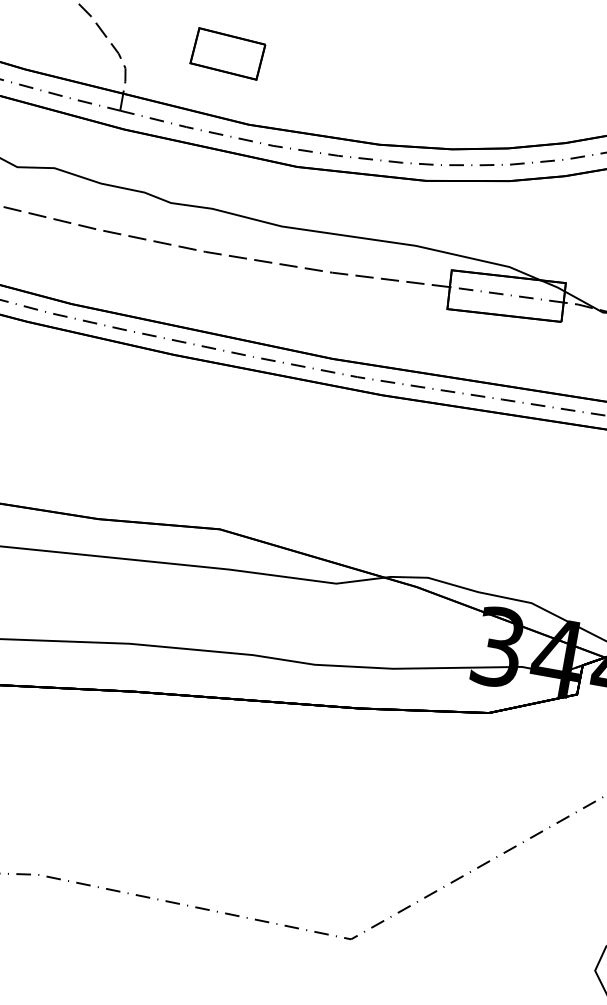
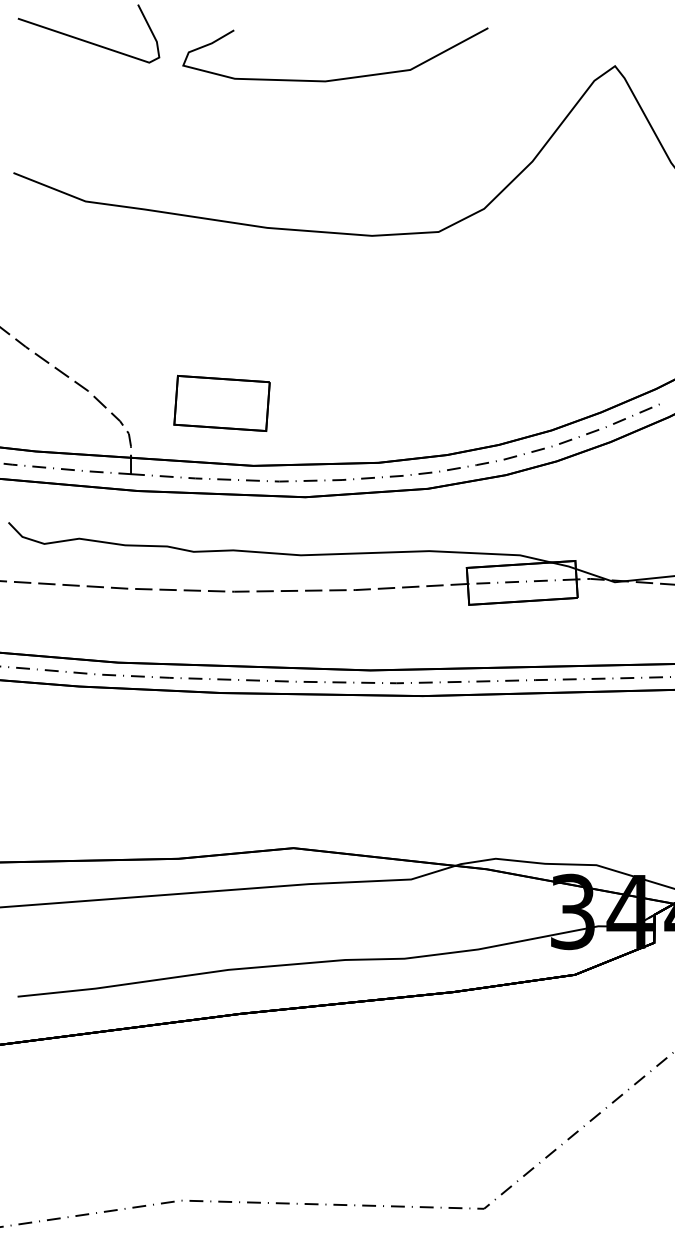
part: (227, 52) -> (221, 402), size x1.43

